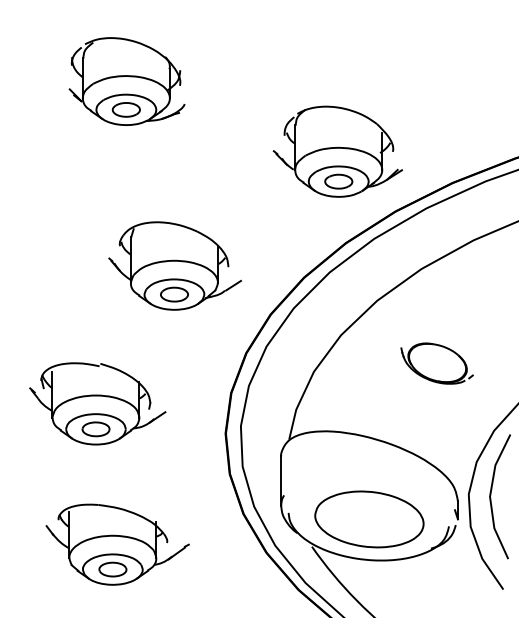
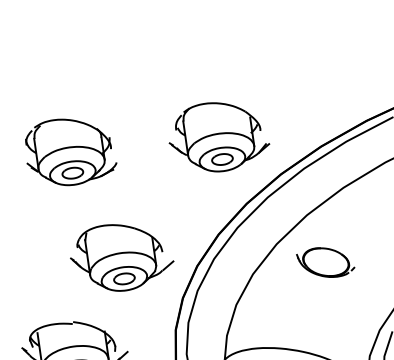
part: (126, 81) -> (69, 151), moved
part: (337, 151) -> (218, 136), moved
part: (174, 265) -> (121, 256), moved
part: (436, 363) -> (325, 262), moved

